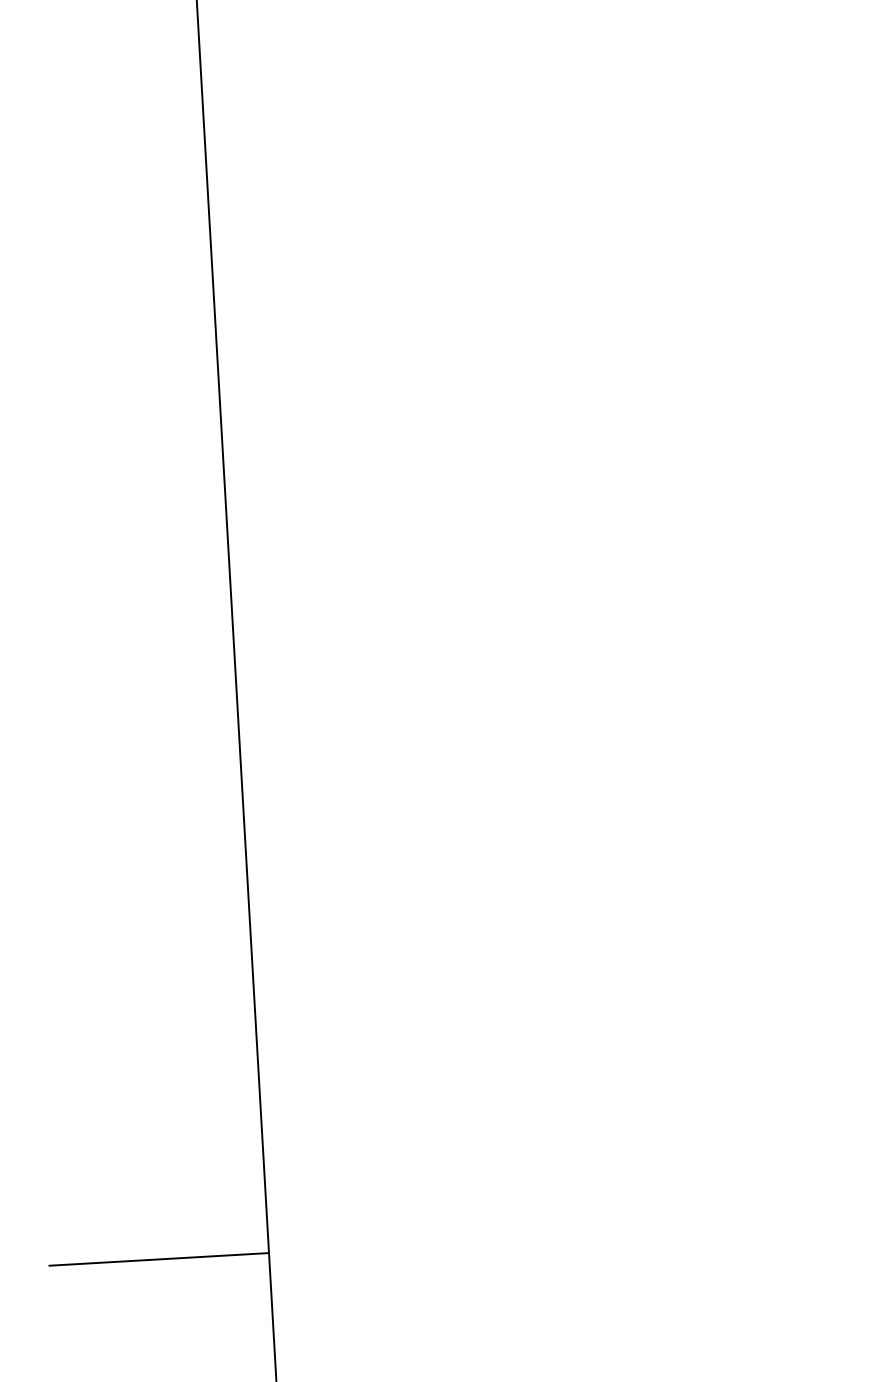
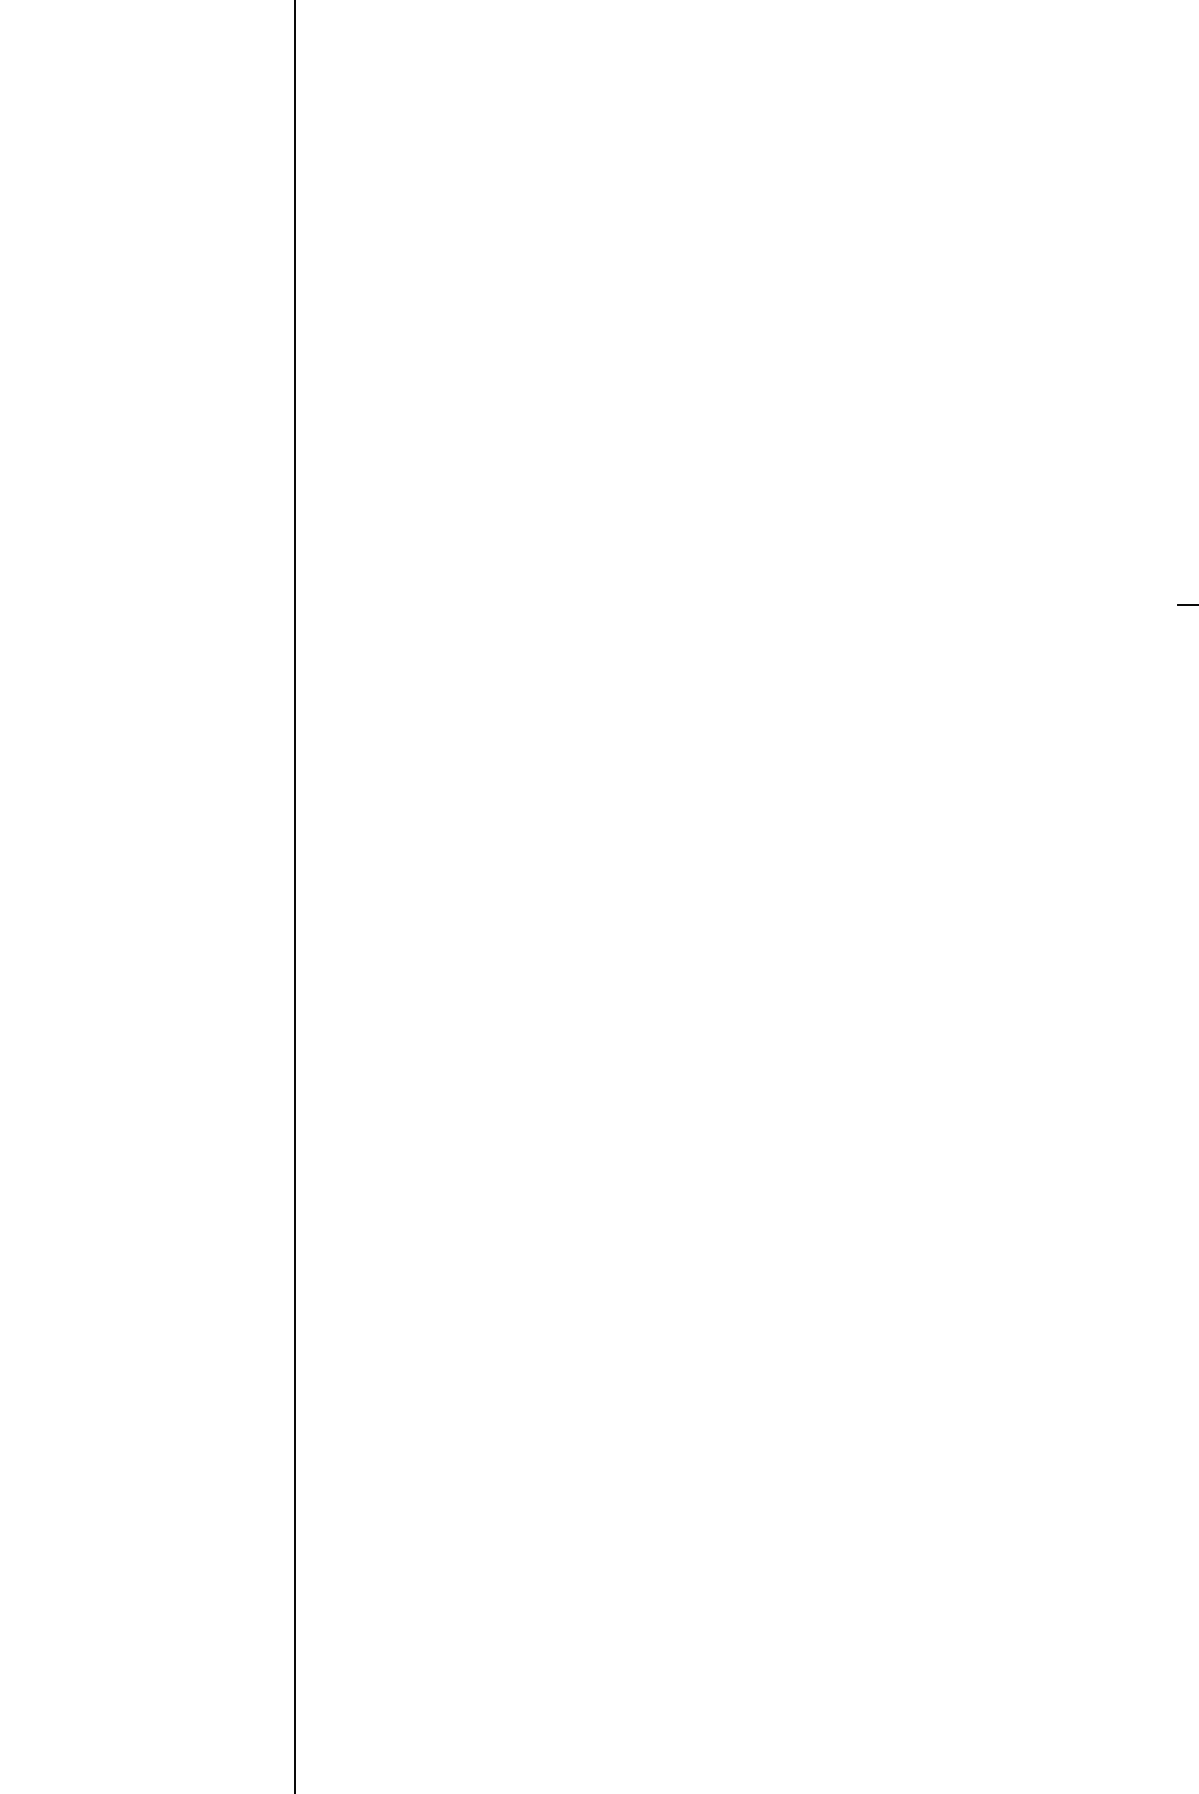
line: (158, 1259) -> (162, 1673), removed

